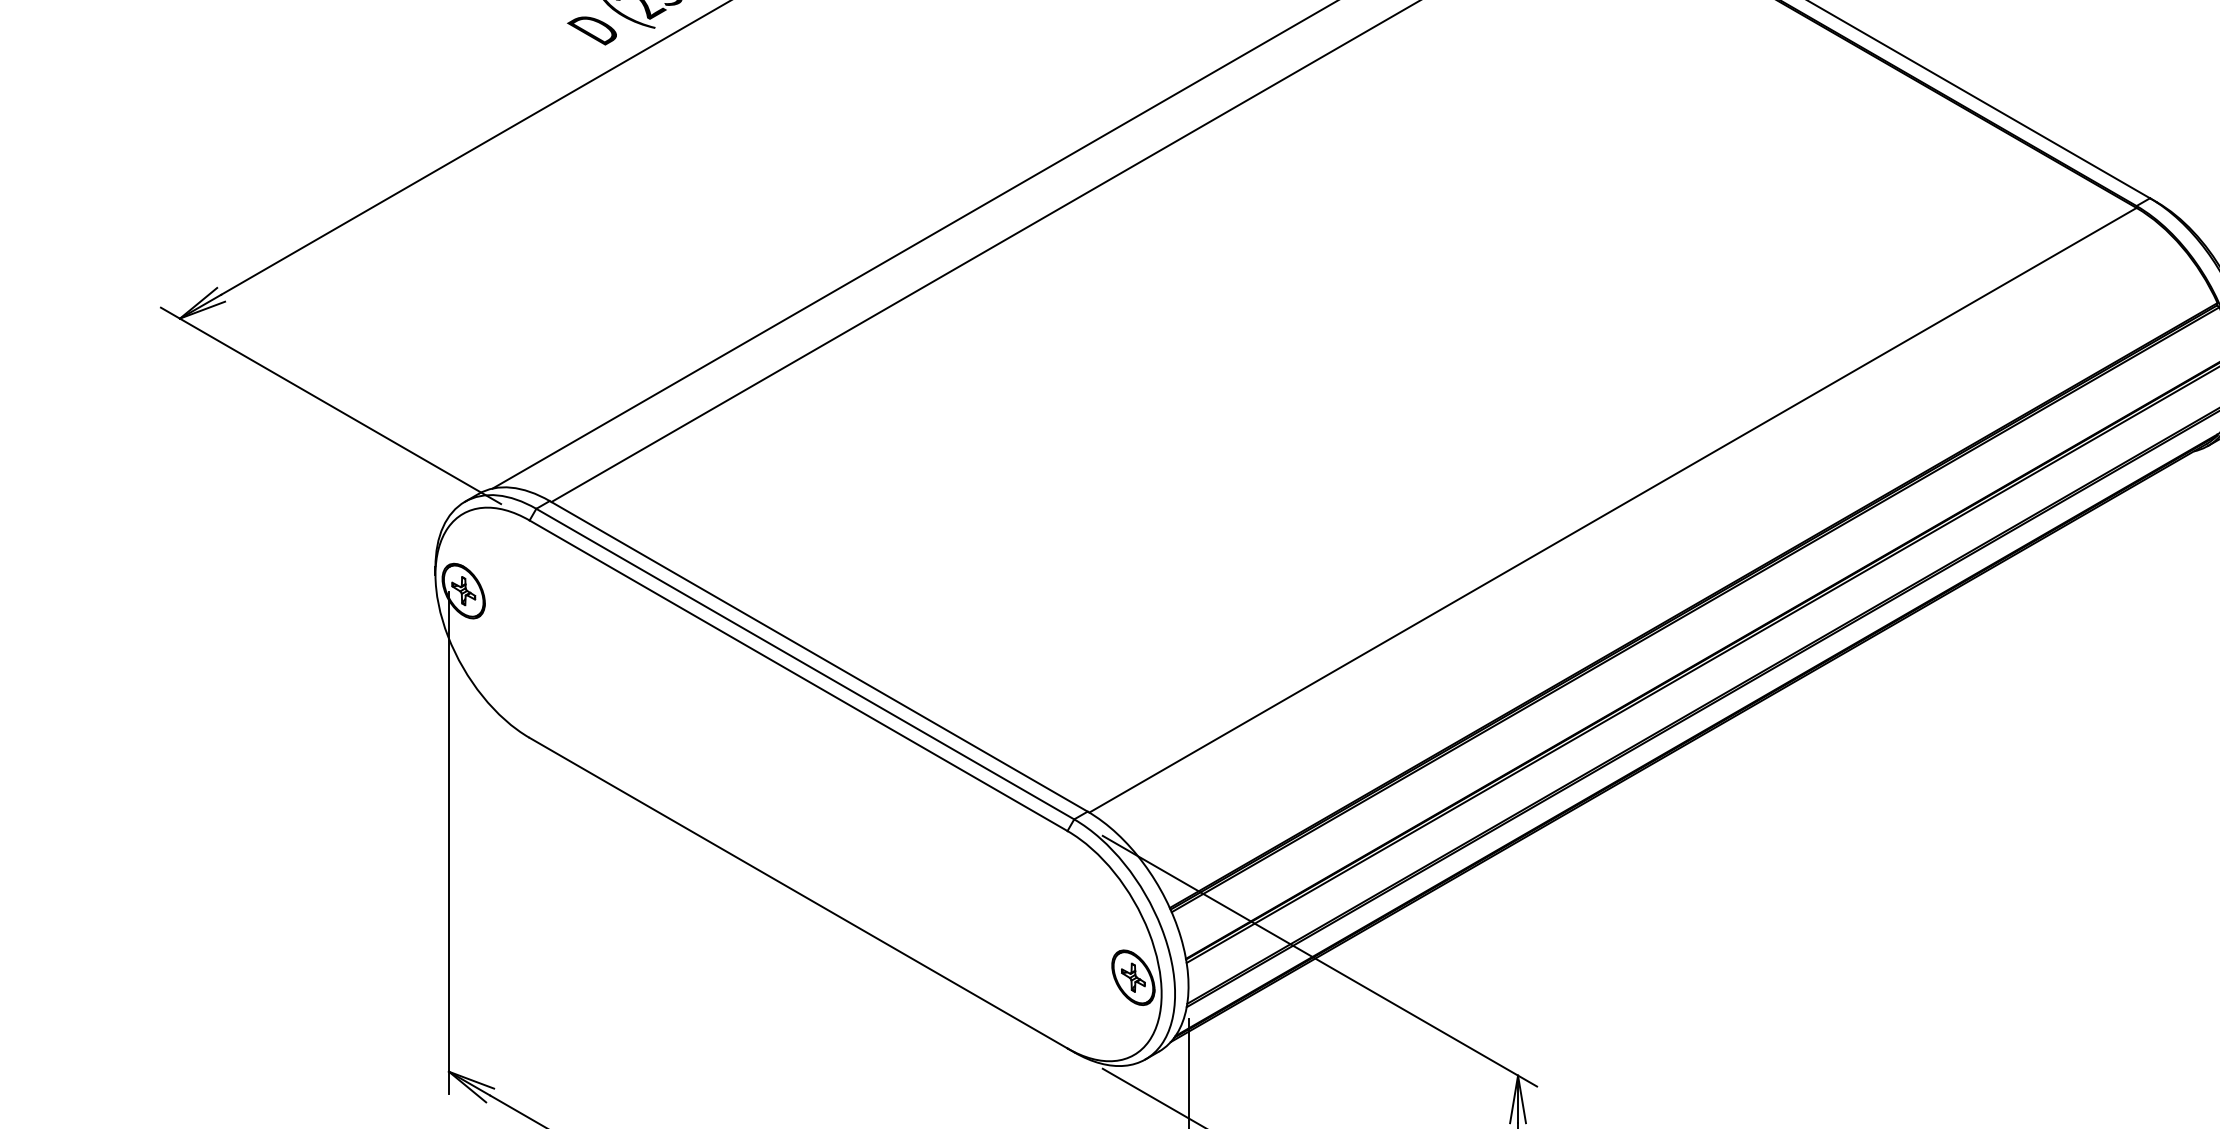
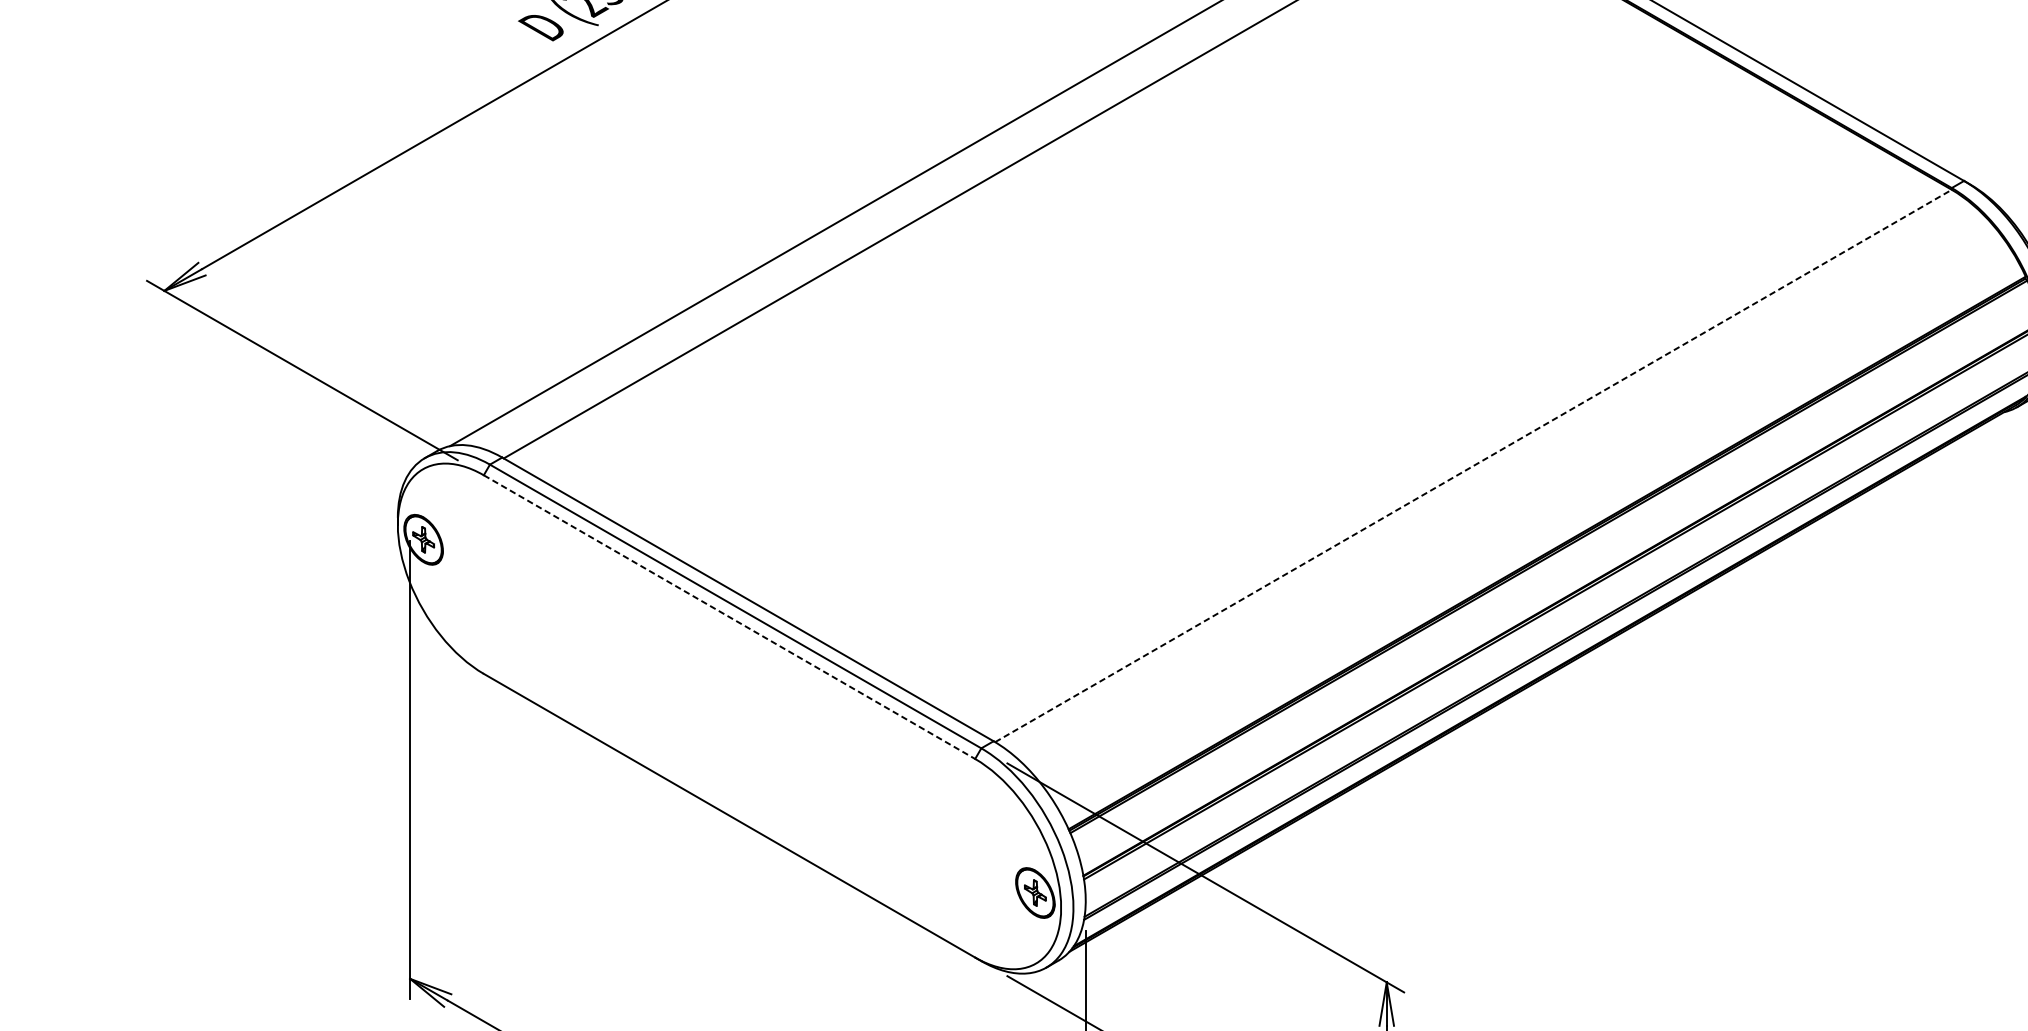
line: (1612, 510) -> (1473, 466), solid -> dashed
line: (798, 675) -> (729, 616), solid -> dashed

